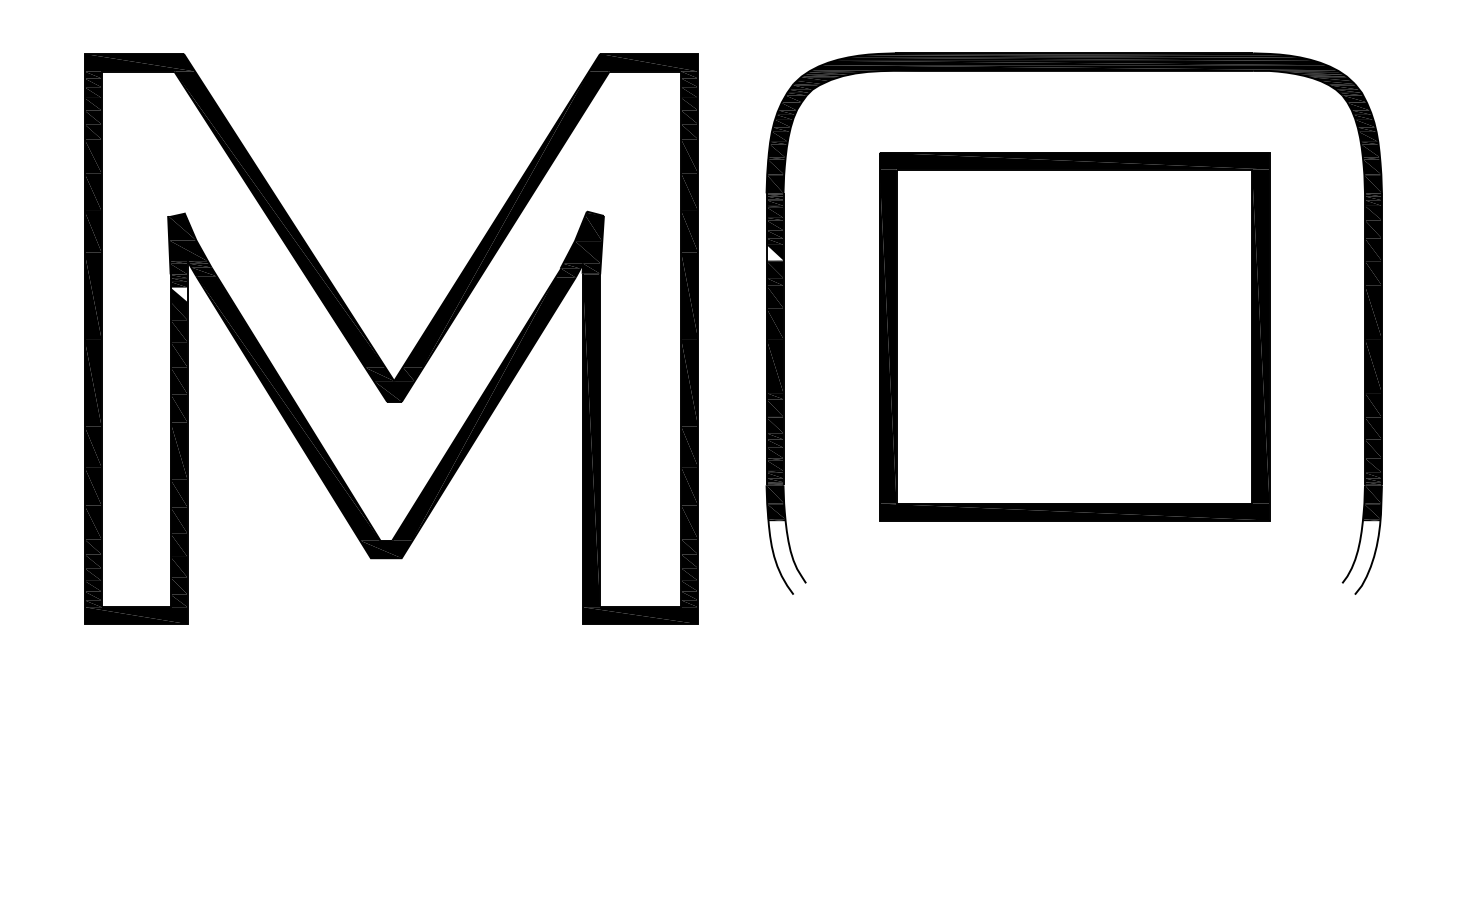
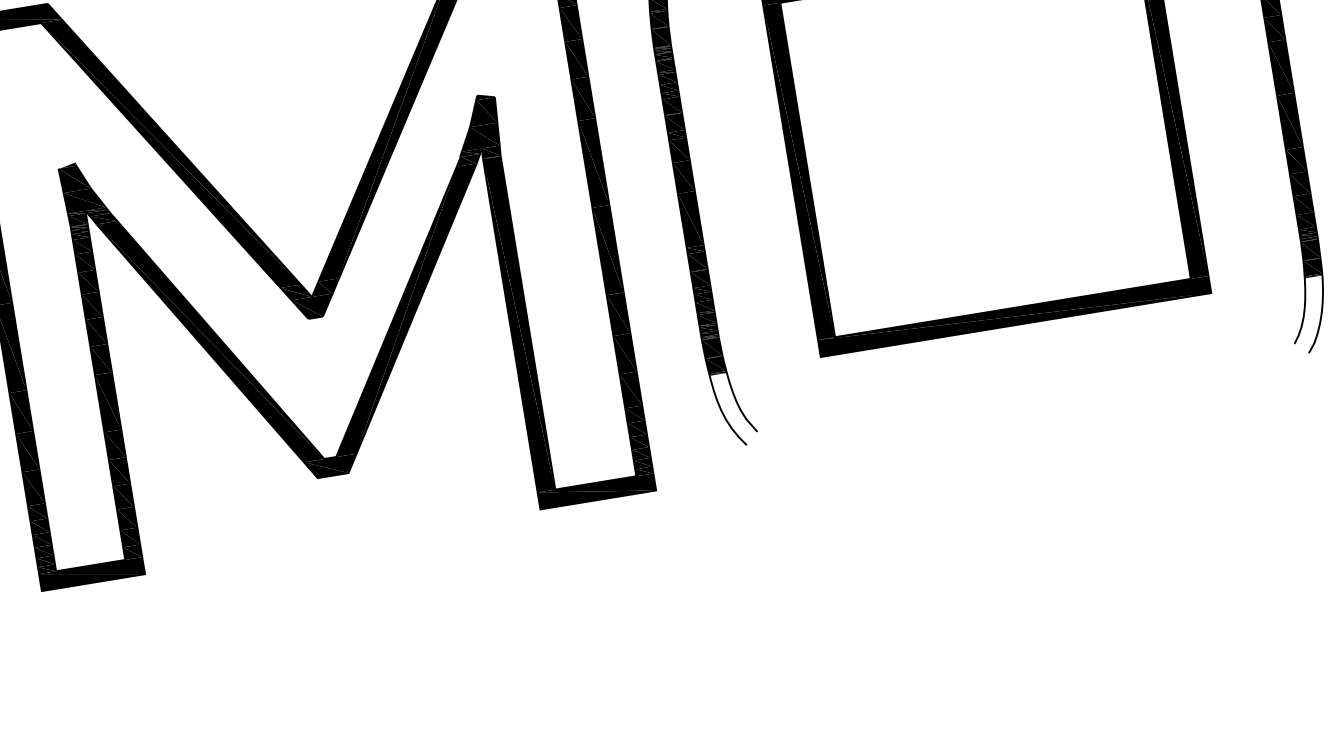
fill: (774, 252) -> (671, 105), added
fill: (178, 294) -> (81, 245), added

